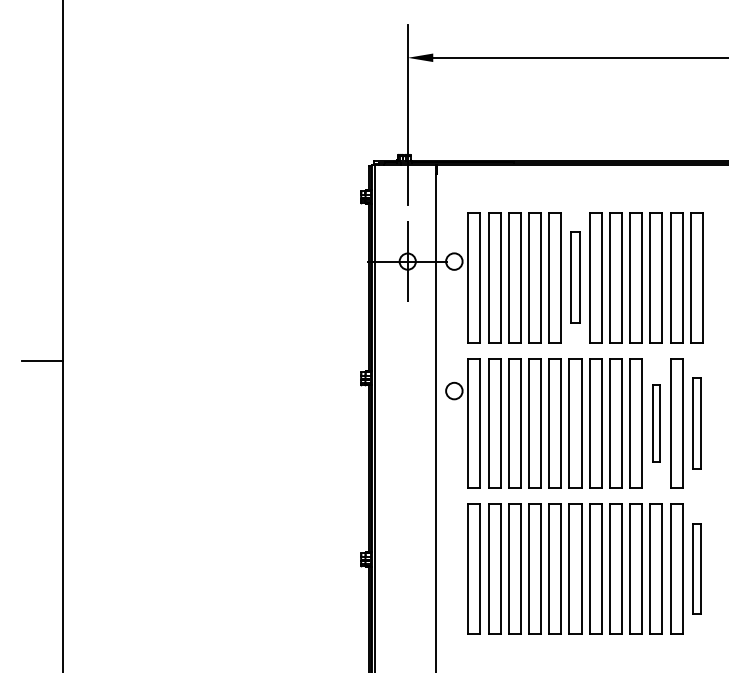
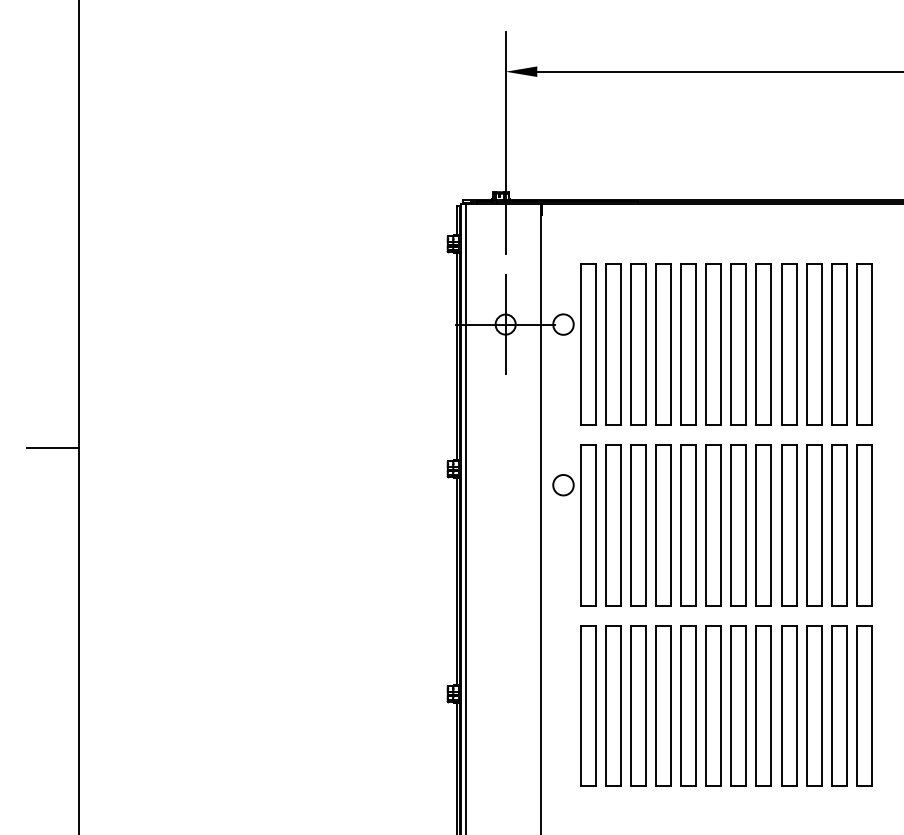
part: (575, 277) -> (713, 344), size x1.43
part: (656, 423) -> (814, 525), size x1.67
part: (696, 423) -> (864, 525), size x1.43
part: (696, 568) -> (864, 705), size x1.43

